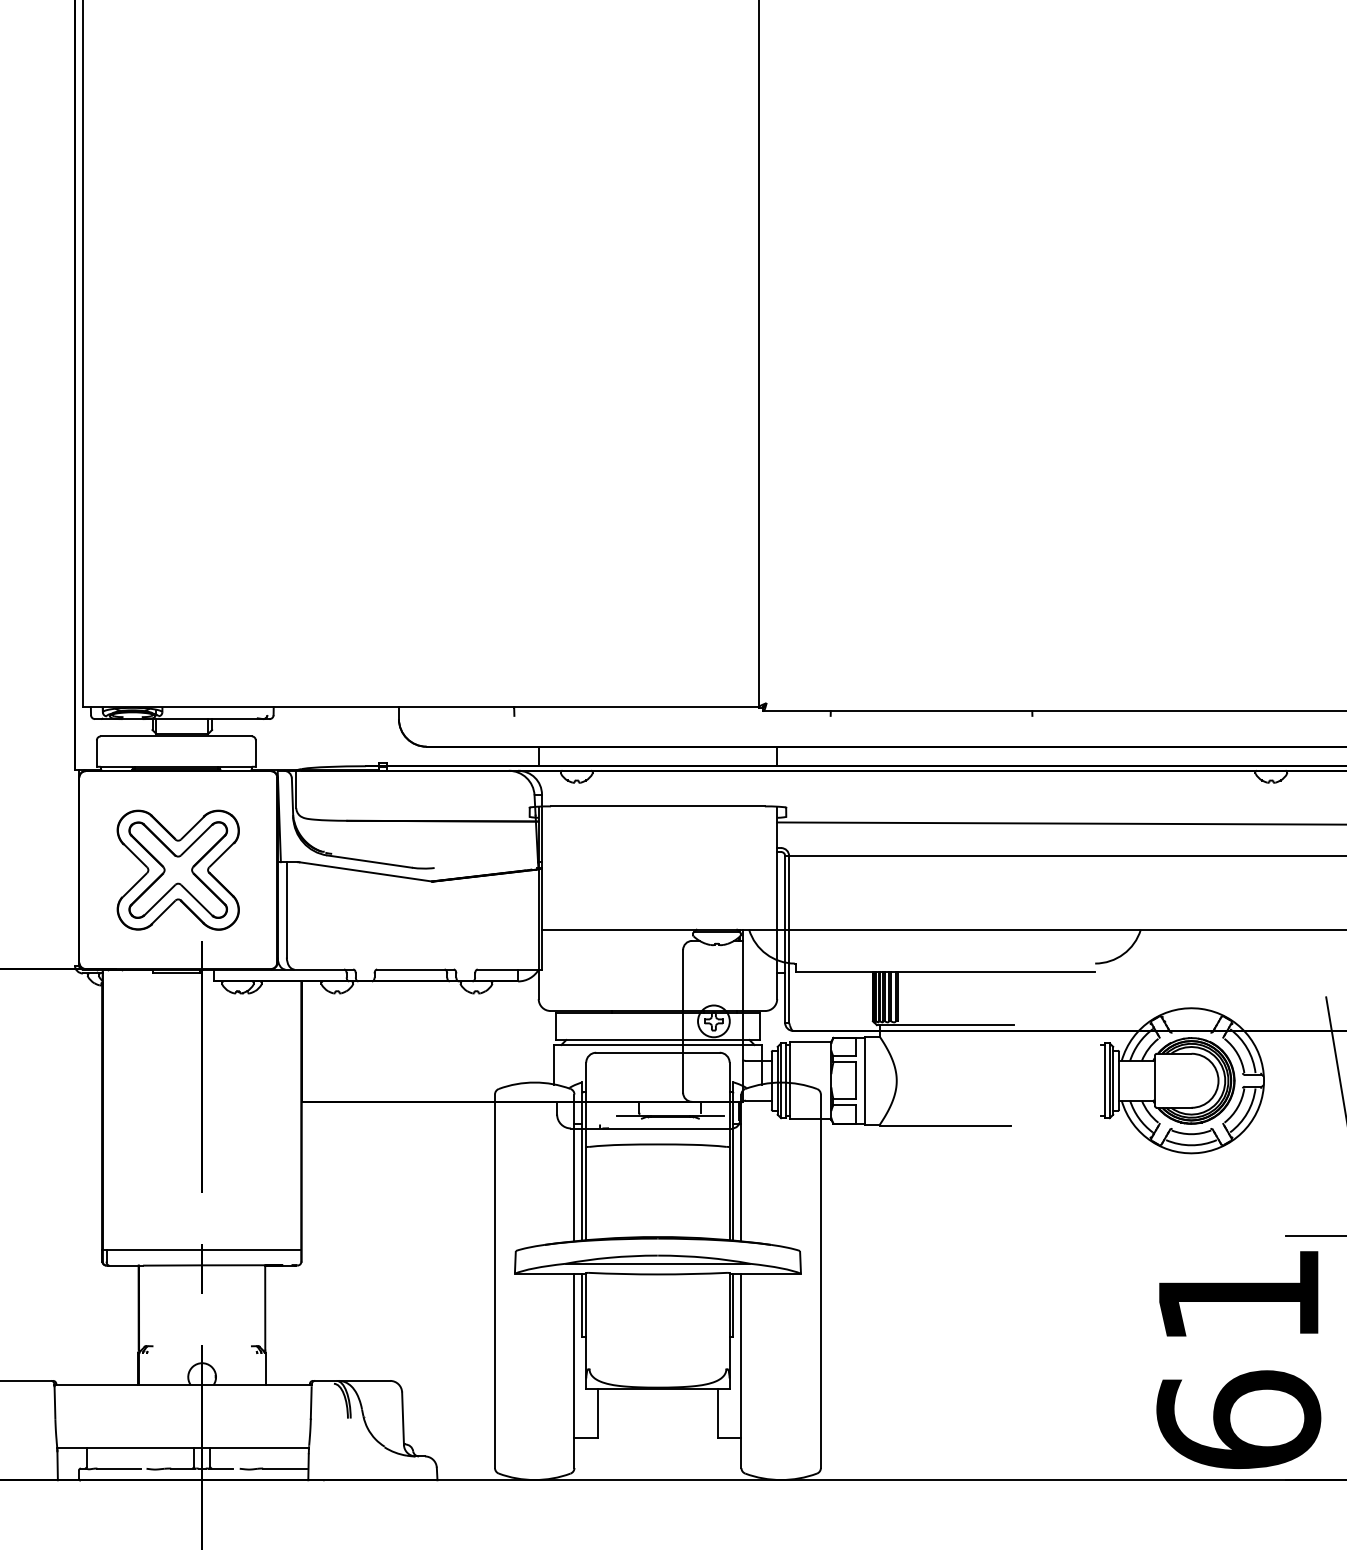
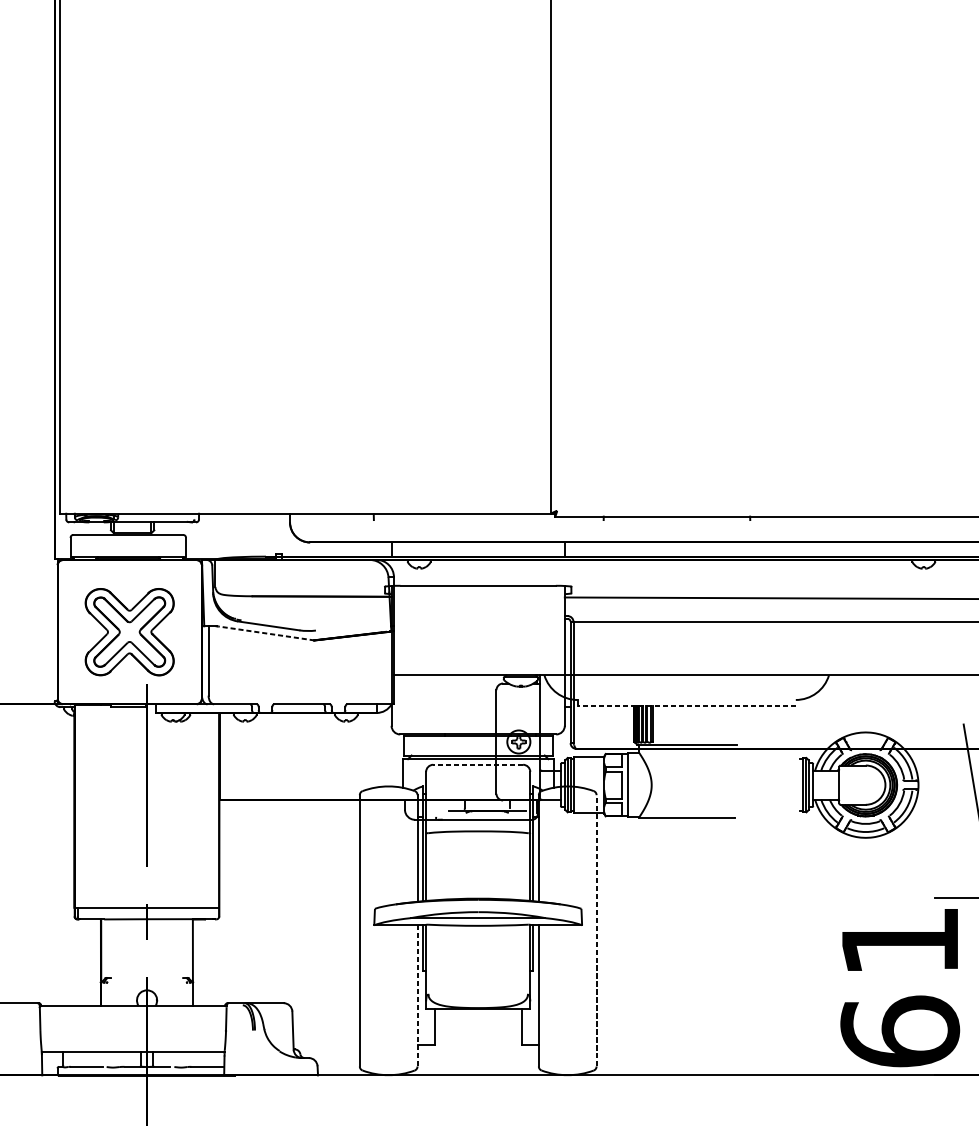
line: (366, 872) -> (266, 633), solid -> dashed
line: (945, 971) -> (687, 705), solid -> dashed
line: (657, 1052) -> (477, 764), solid -> dashed
line: (820, 1281) -> (596, 930), solid -> dashed
line: (574, 1371) -> (417, 996), solid -> dashed

